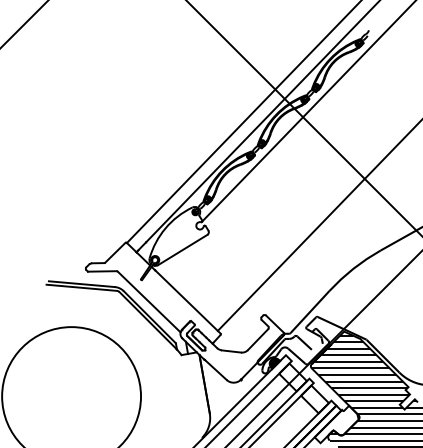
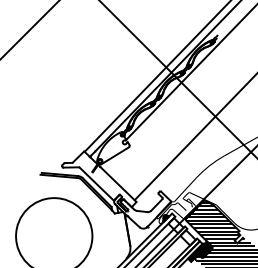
hatch: (337, 424) -> (200, 251), added

